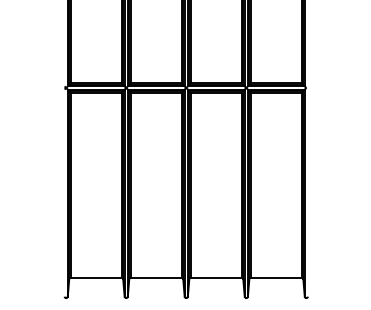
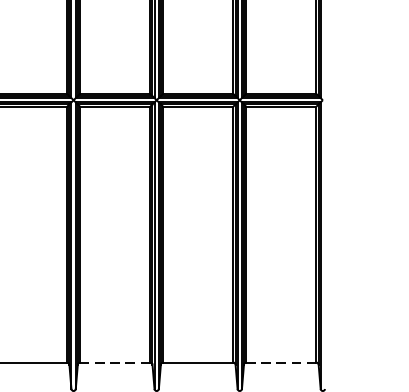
line: (155, 277) -> (114, 362), solid -> dashed
line: (275, 277) -> (280, 362), solid -> dashed

